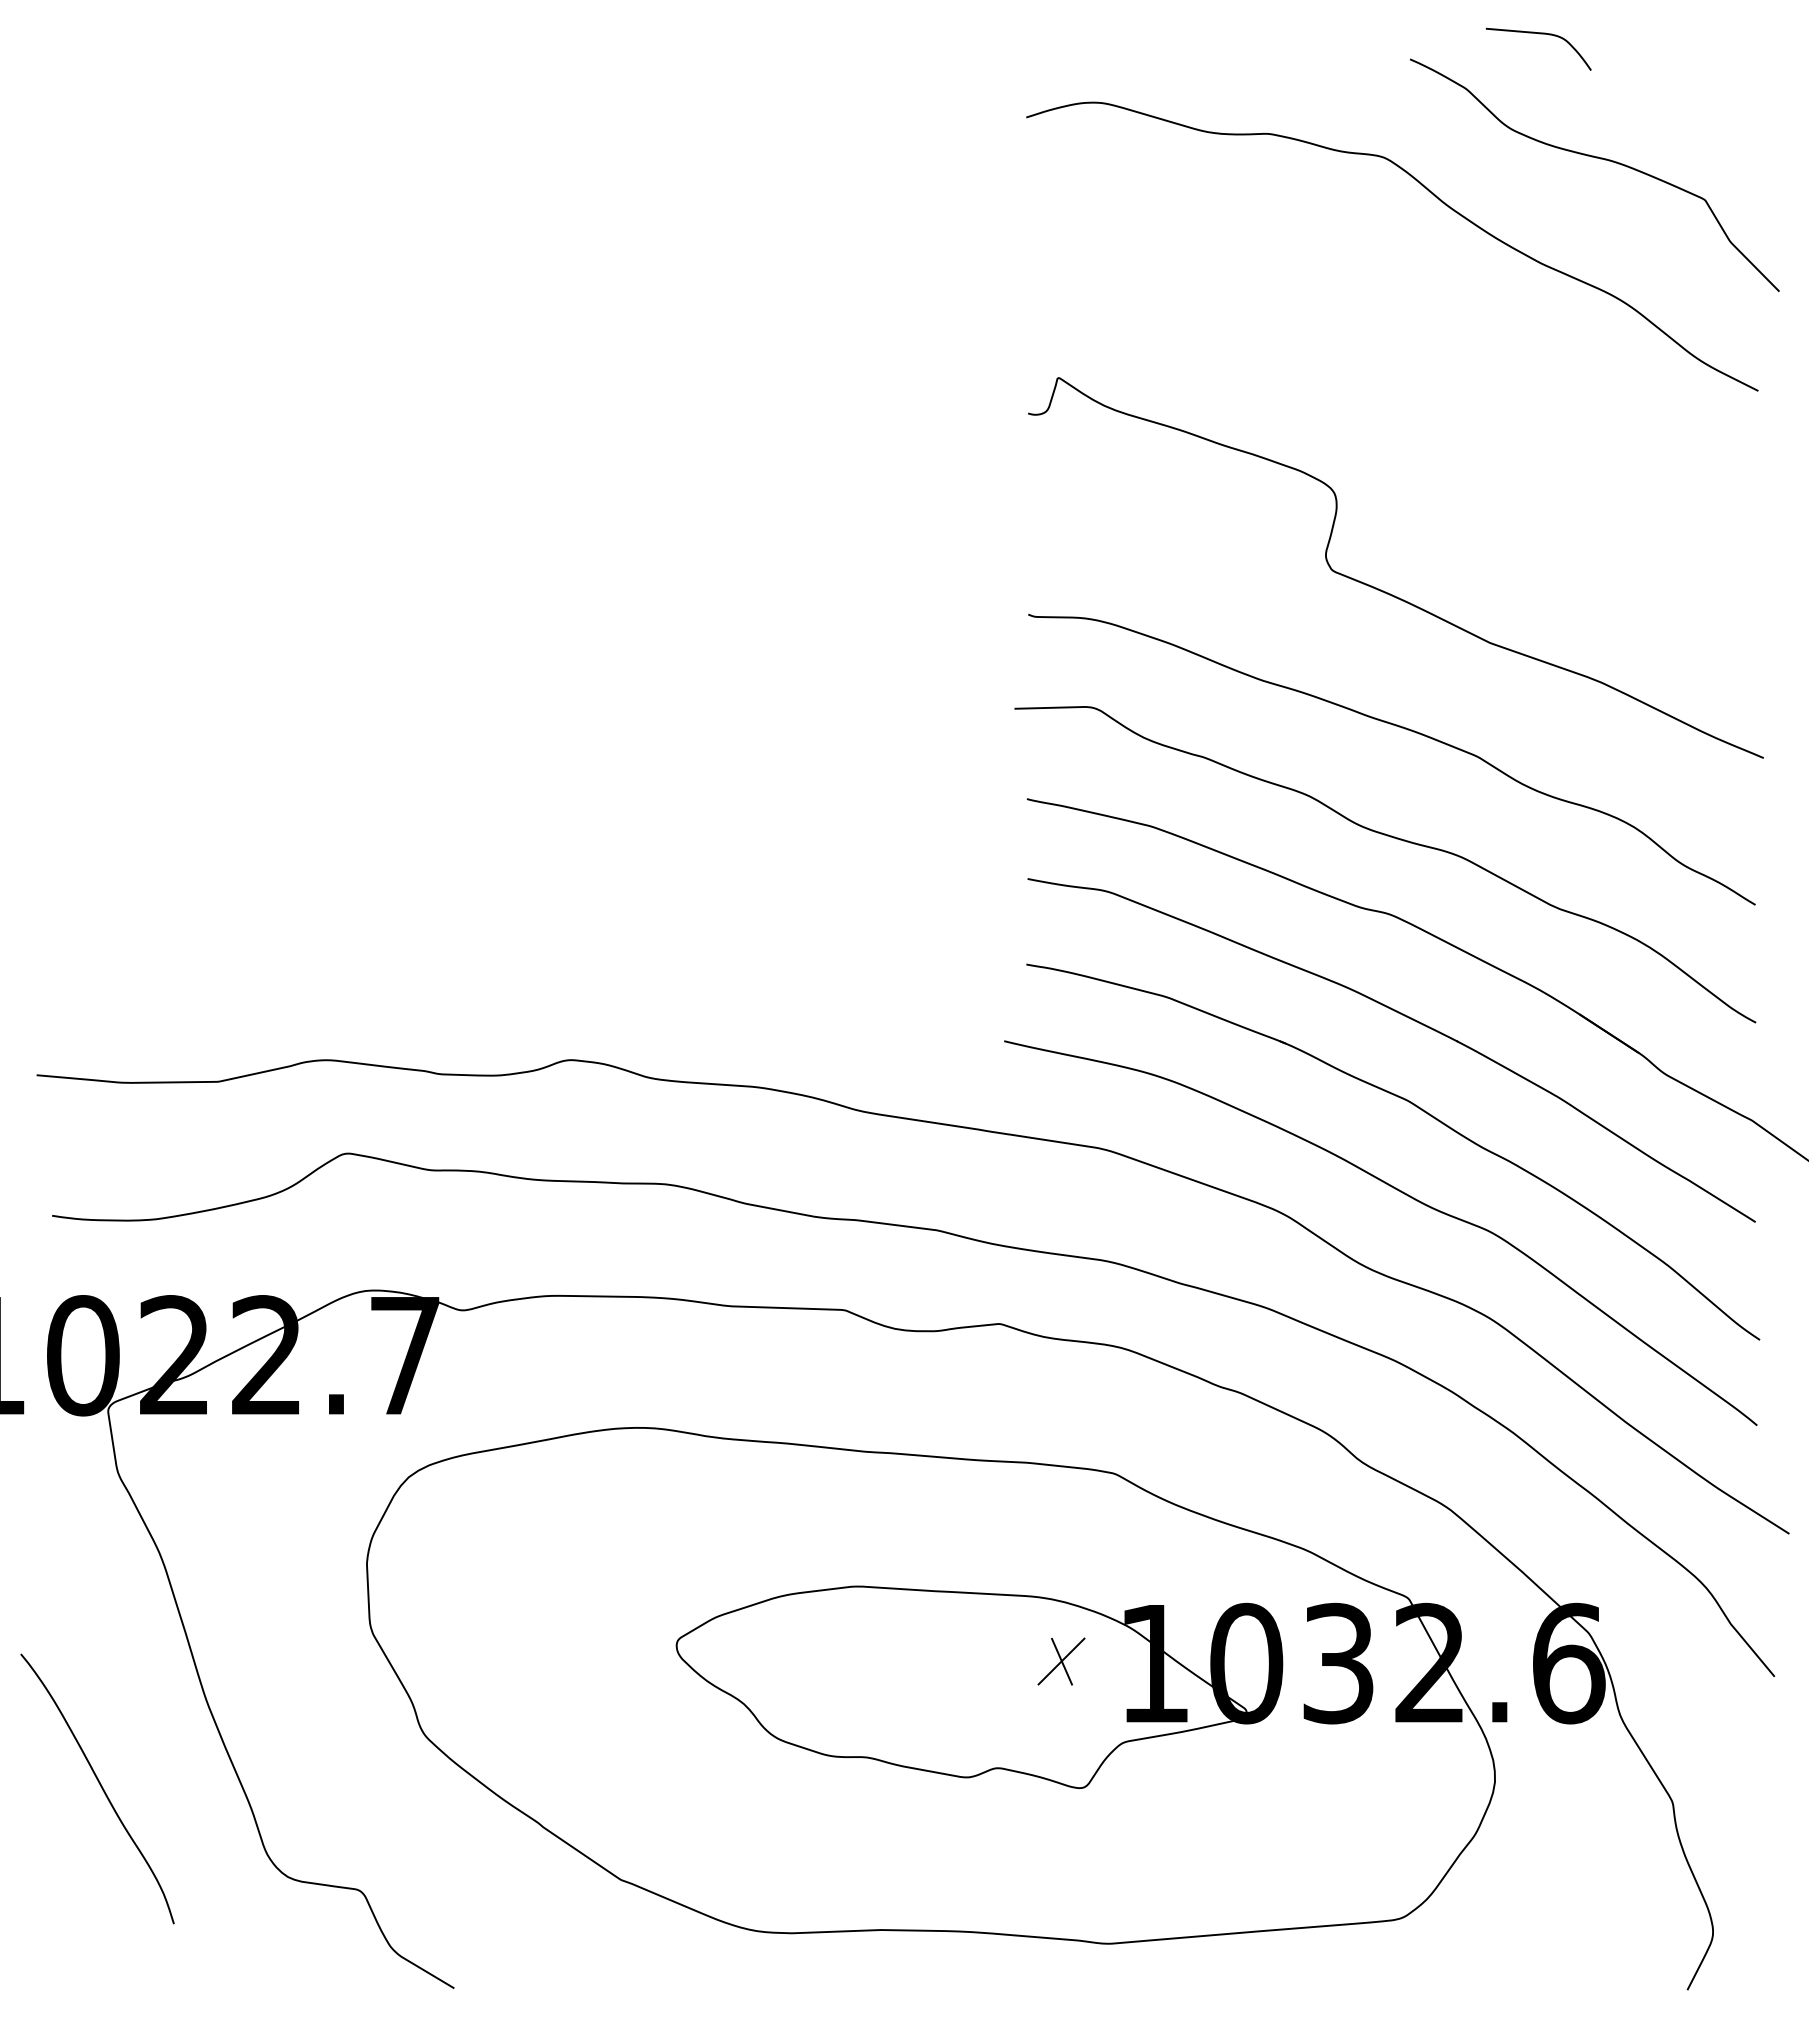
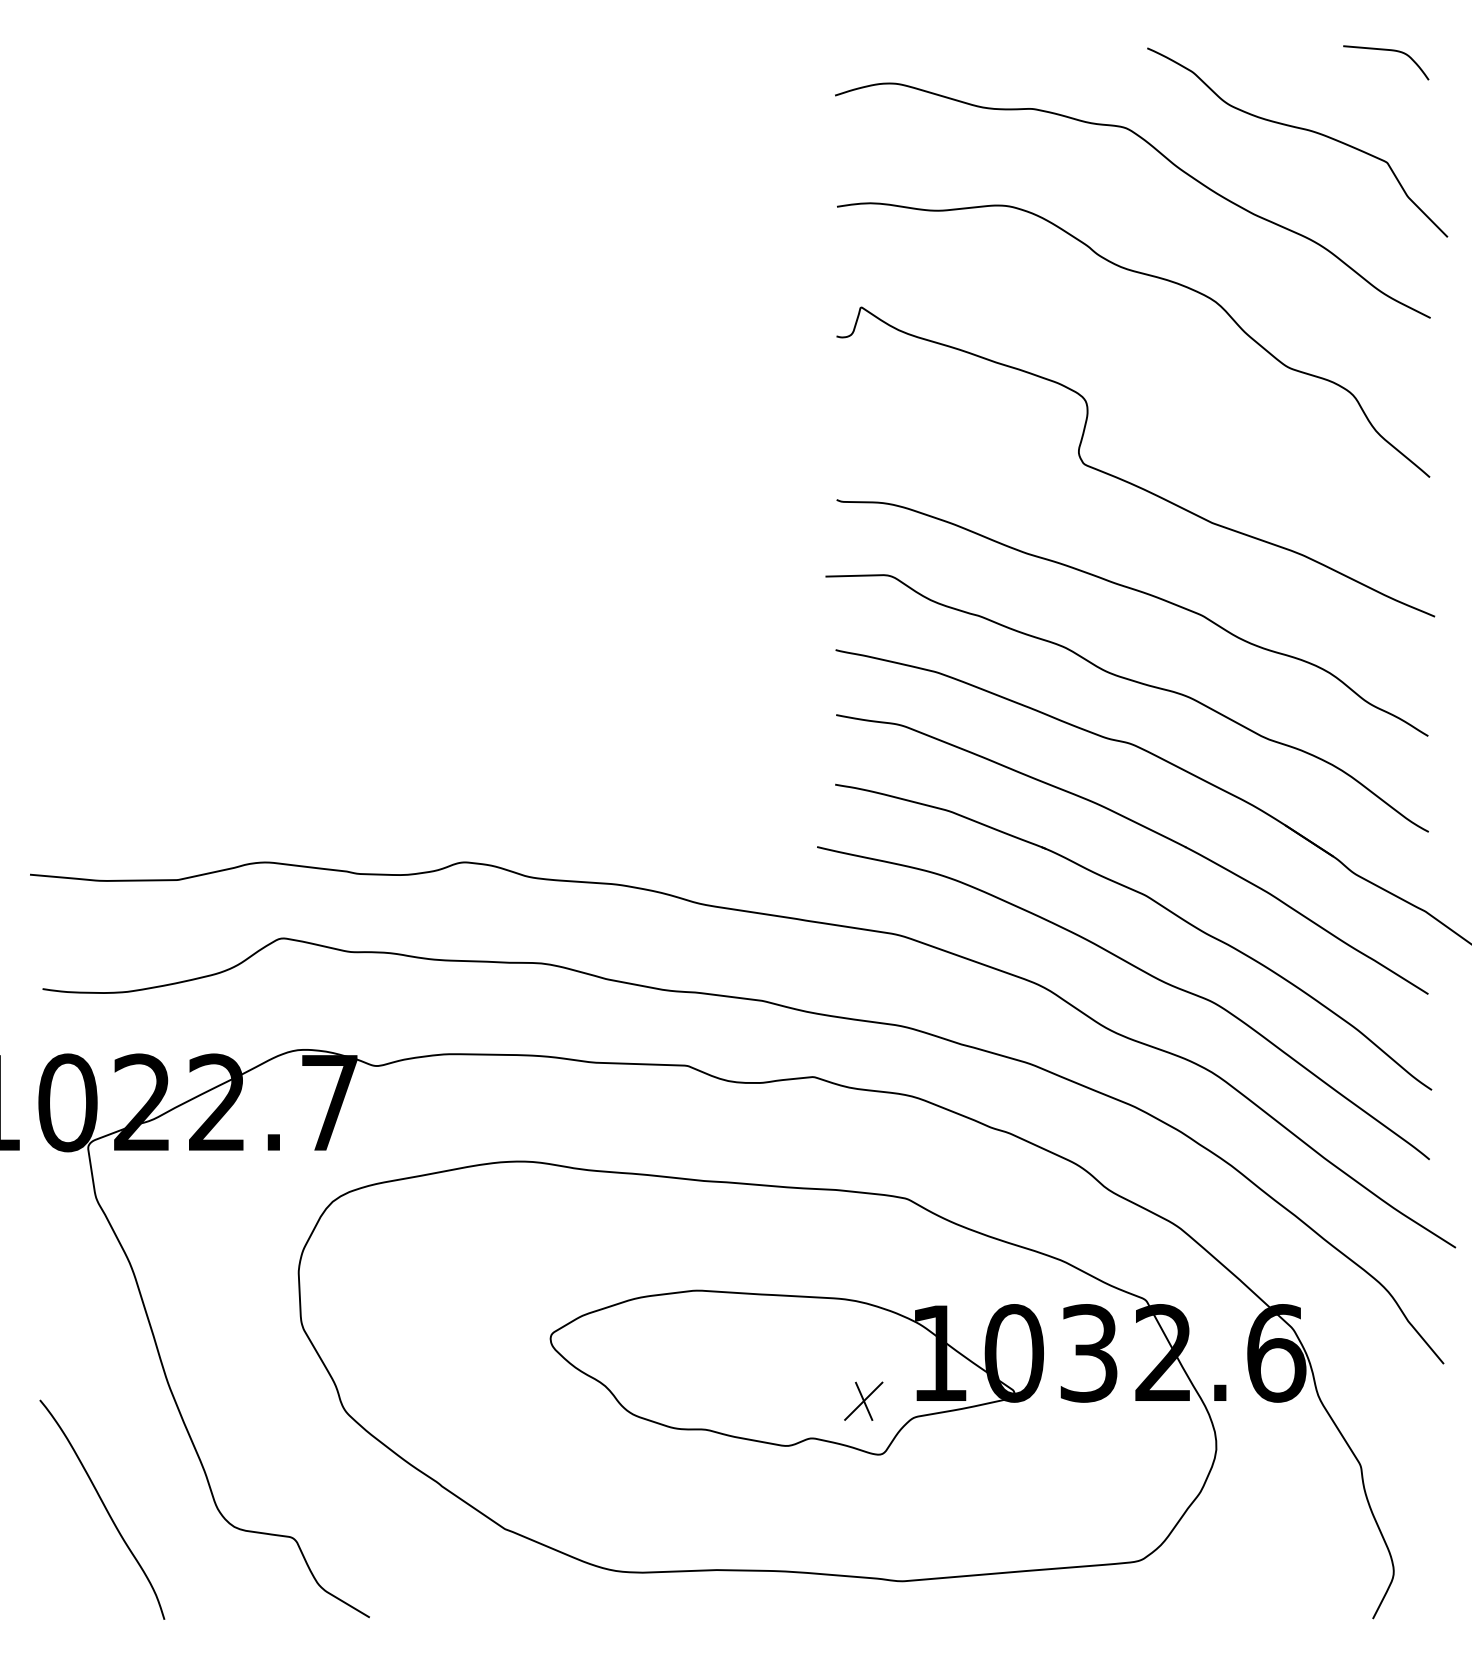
curve: (1539, 34) -> (1386, 50), moved
curve: (1412, 339) -> (1149, 276), added
part: (1061, 1661) -> (863, 1401), moved
curve: (100, 1786) -> (104, 1507), moved

